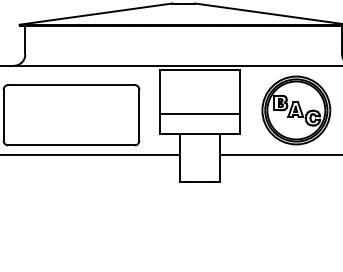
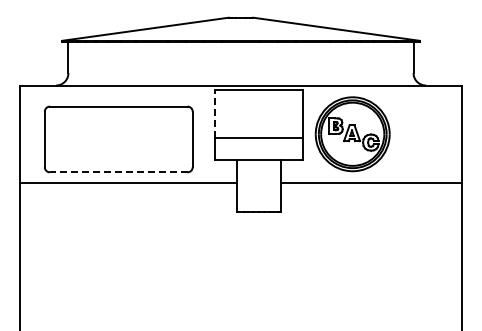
line: (160, 92) -> (215, 114), solid -> dashed
part: (296, 110) -> (352, 134), moved
line: (71, 145) -> (118, 172), solid -> dashed

